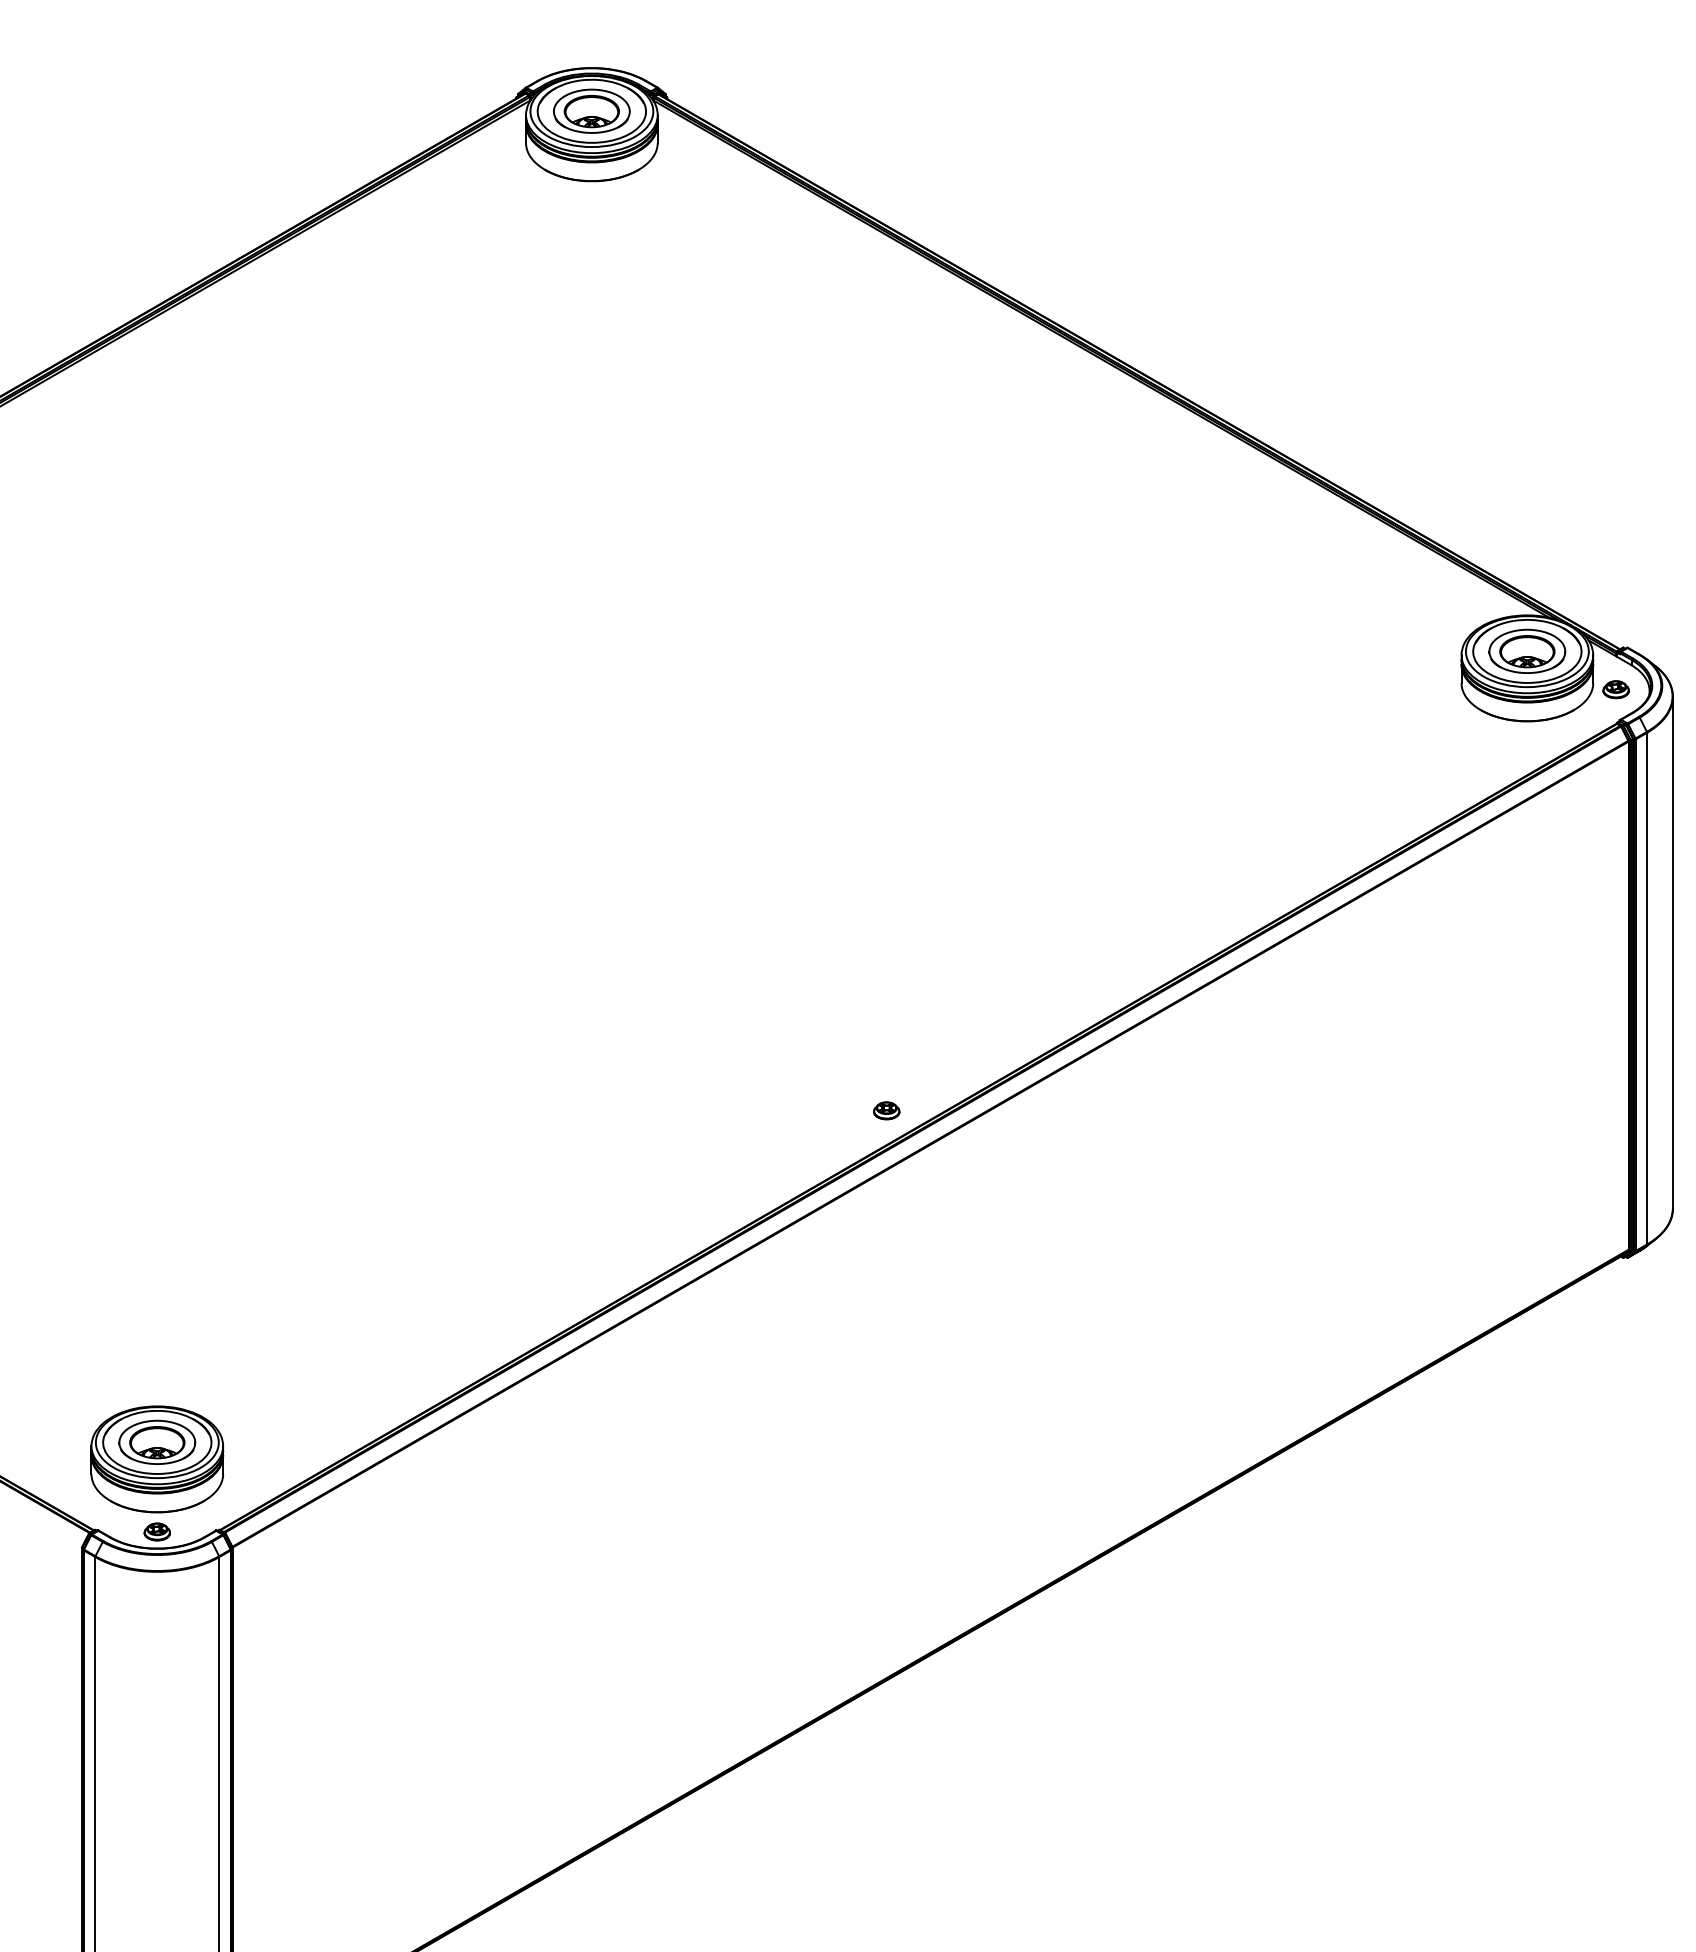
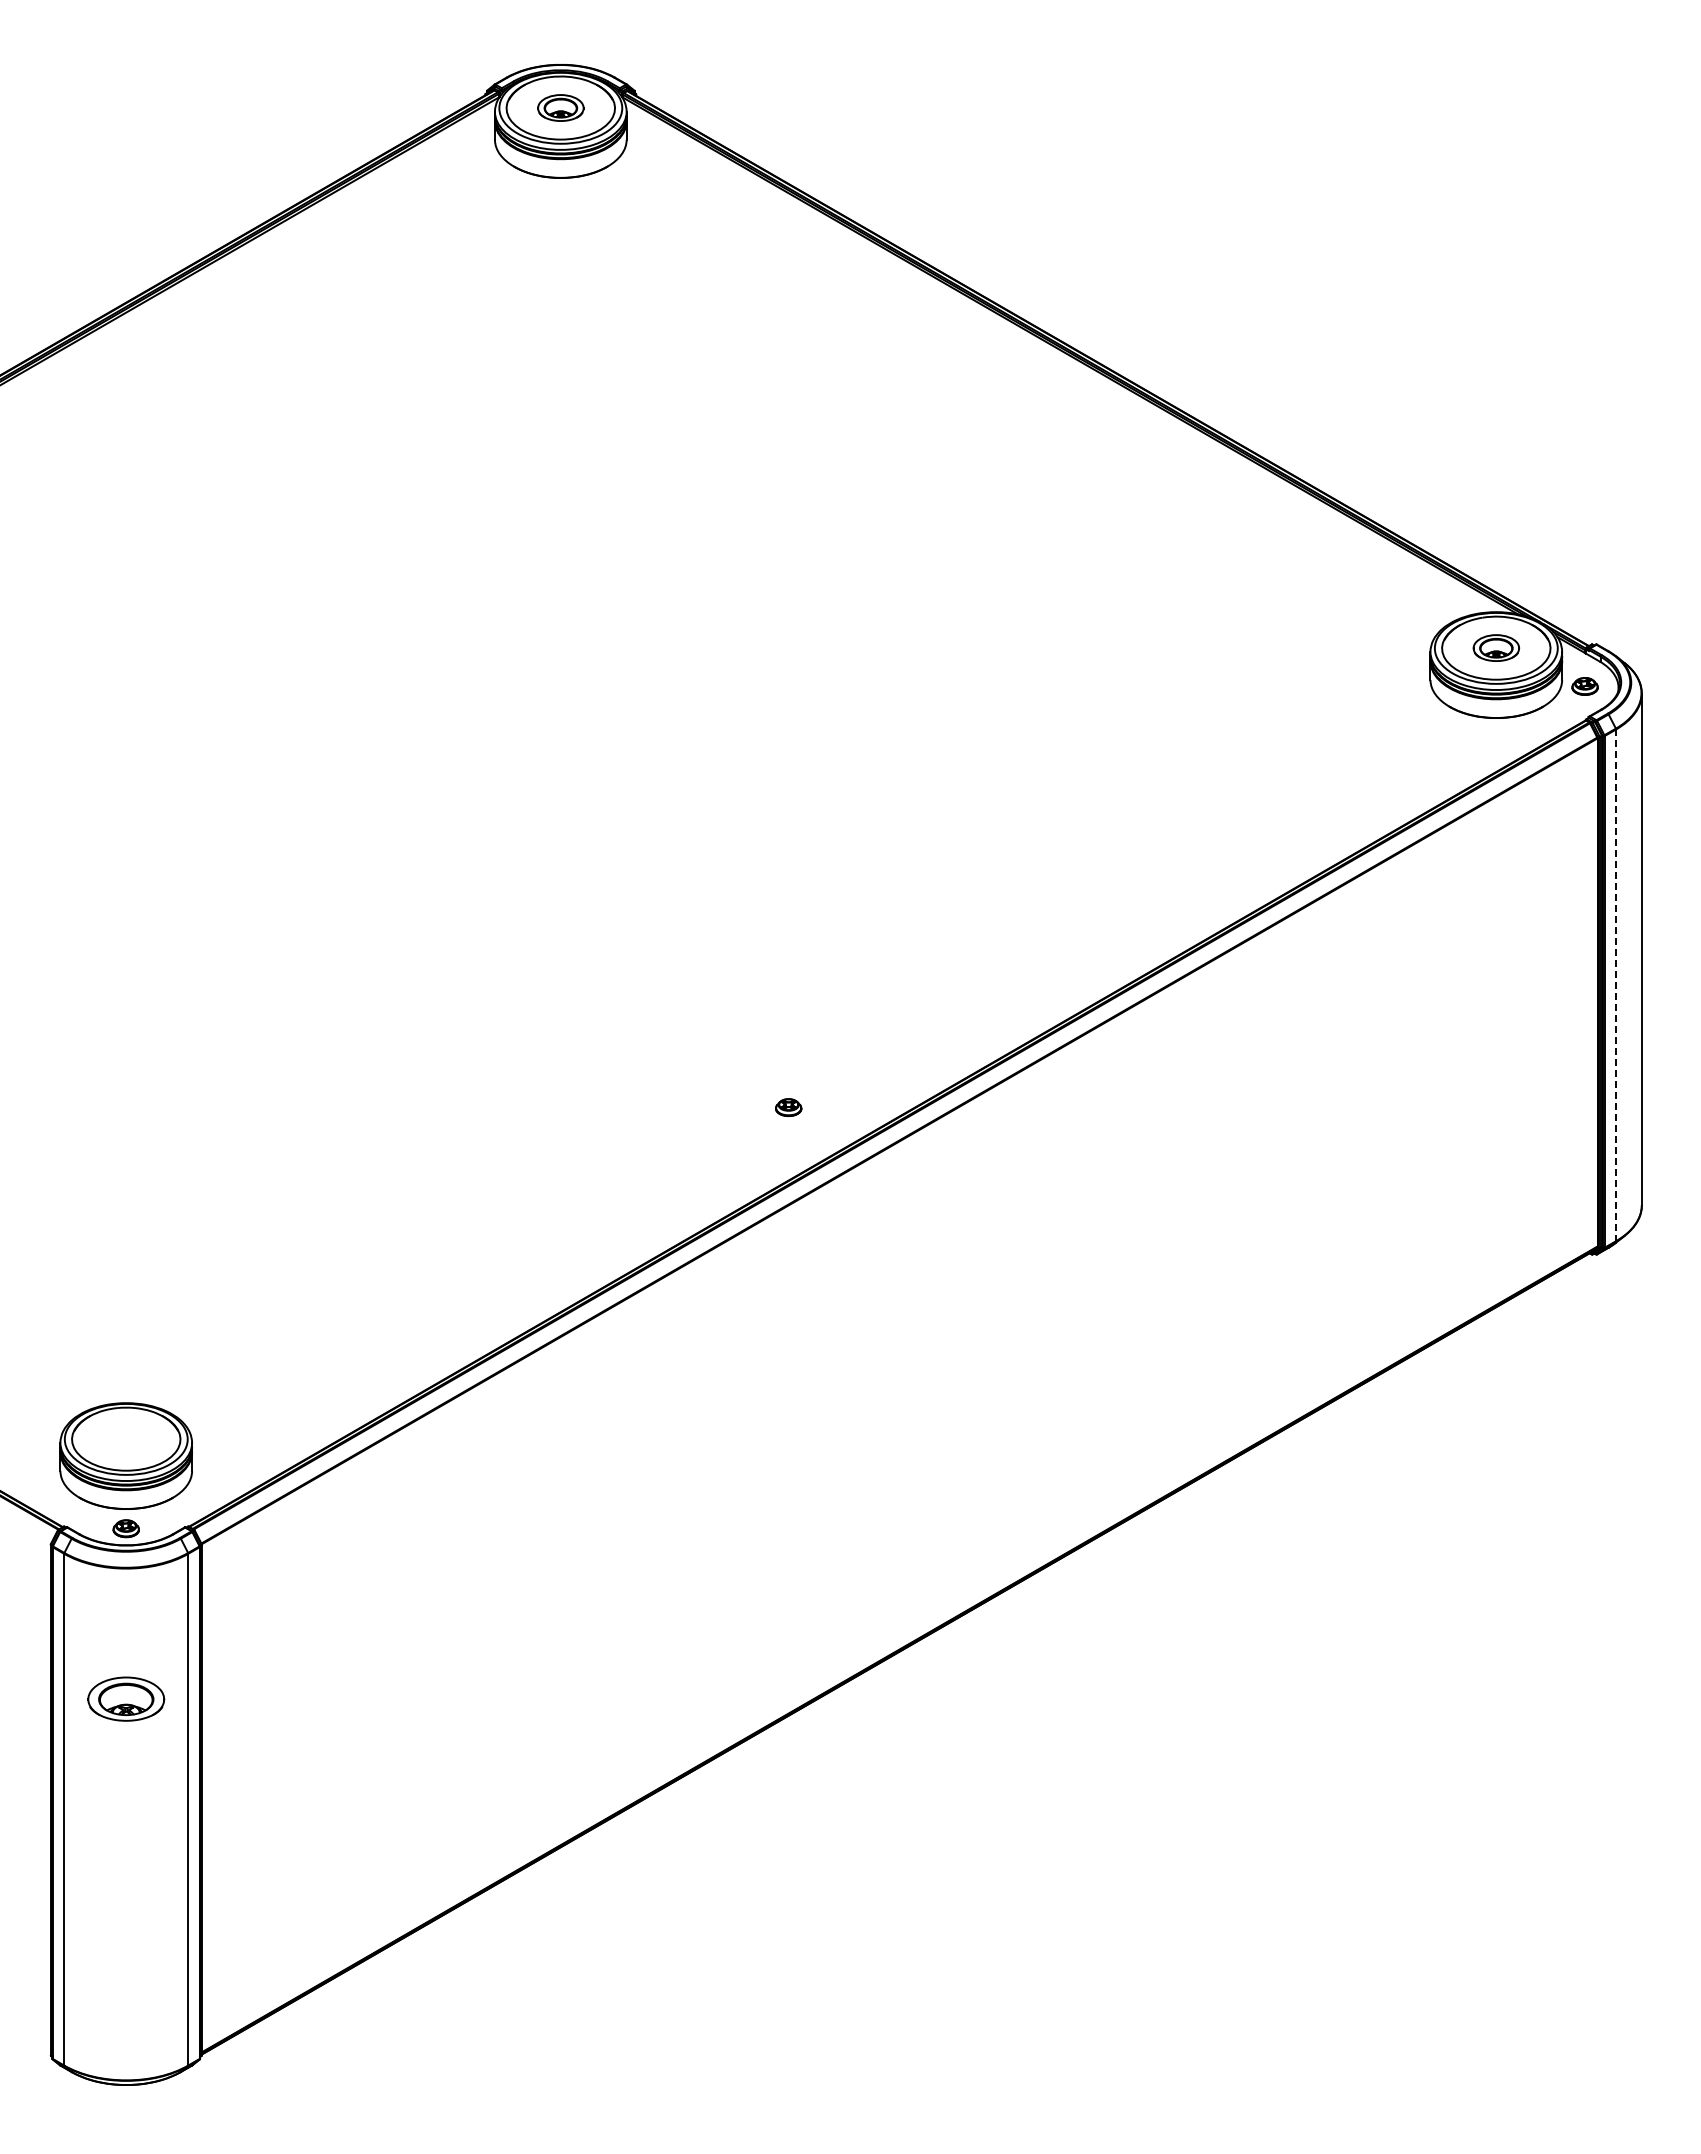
part: (591, 110) -> (560, 107), size x0.6
part: (1527, 650) -> (1496, 647), size x0.6
line: (1647, 988) -> (1616, 985), solid -> dashed
part: (886, 1110) -> (788, 1107), moved
part: (157, 1441) -> (126, 1698), moved

